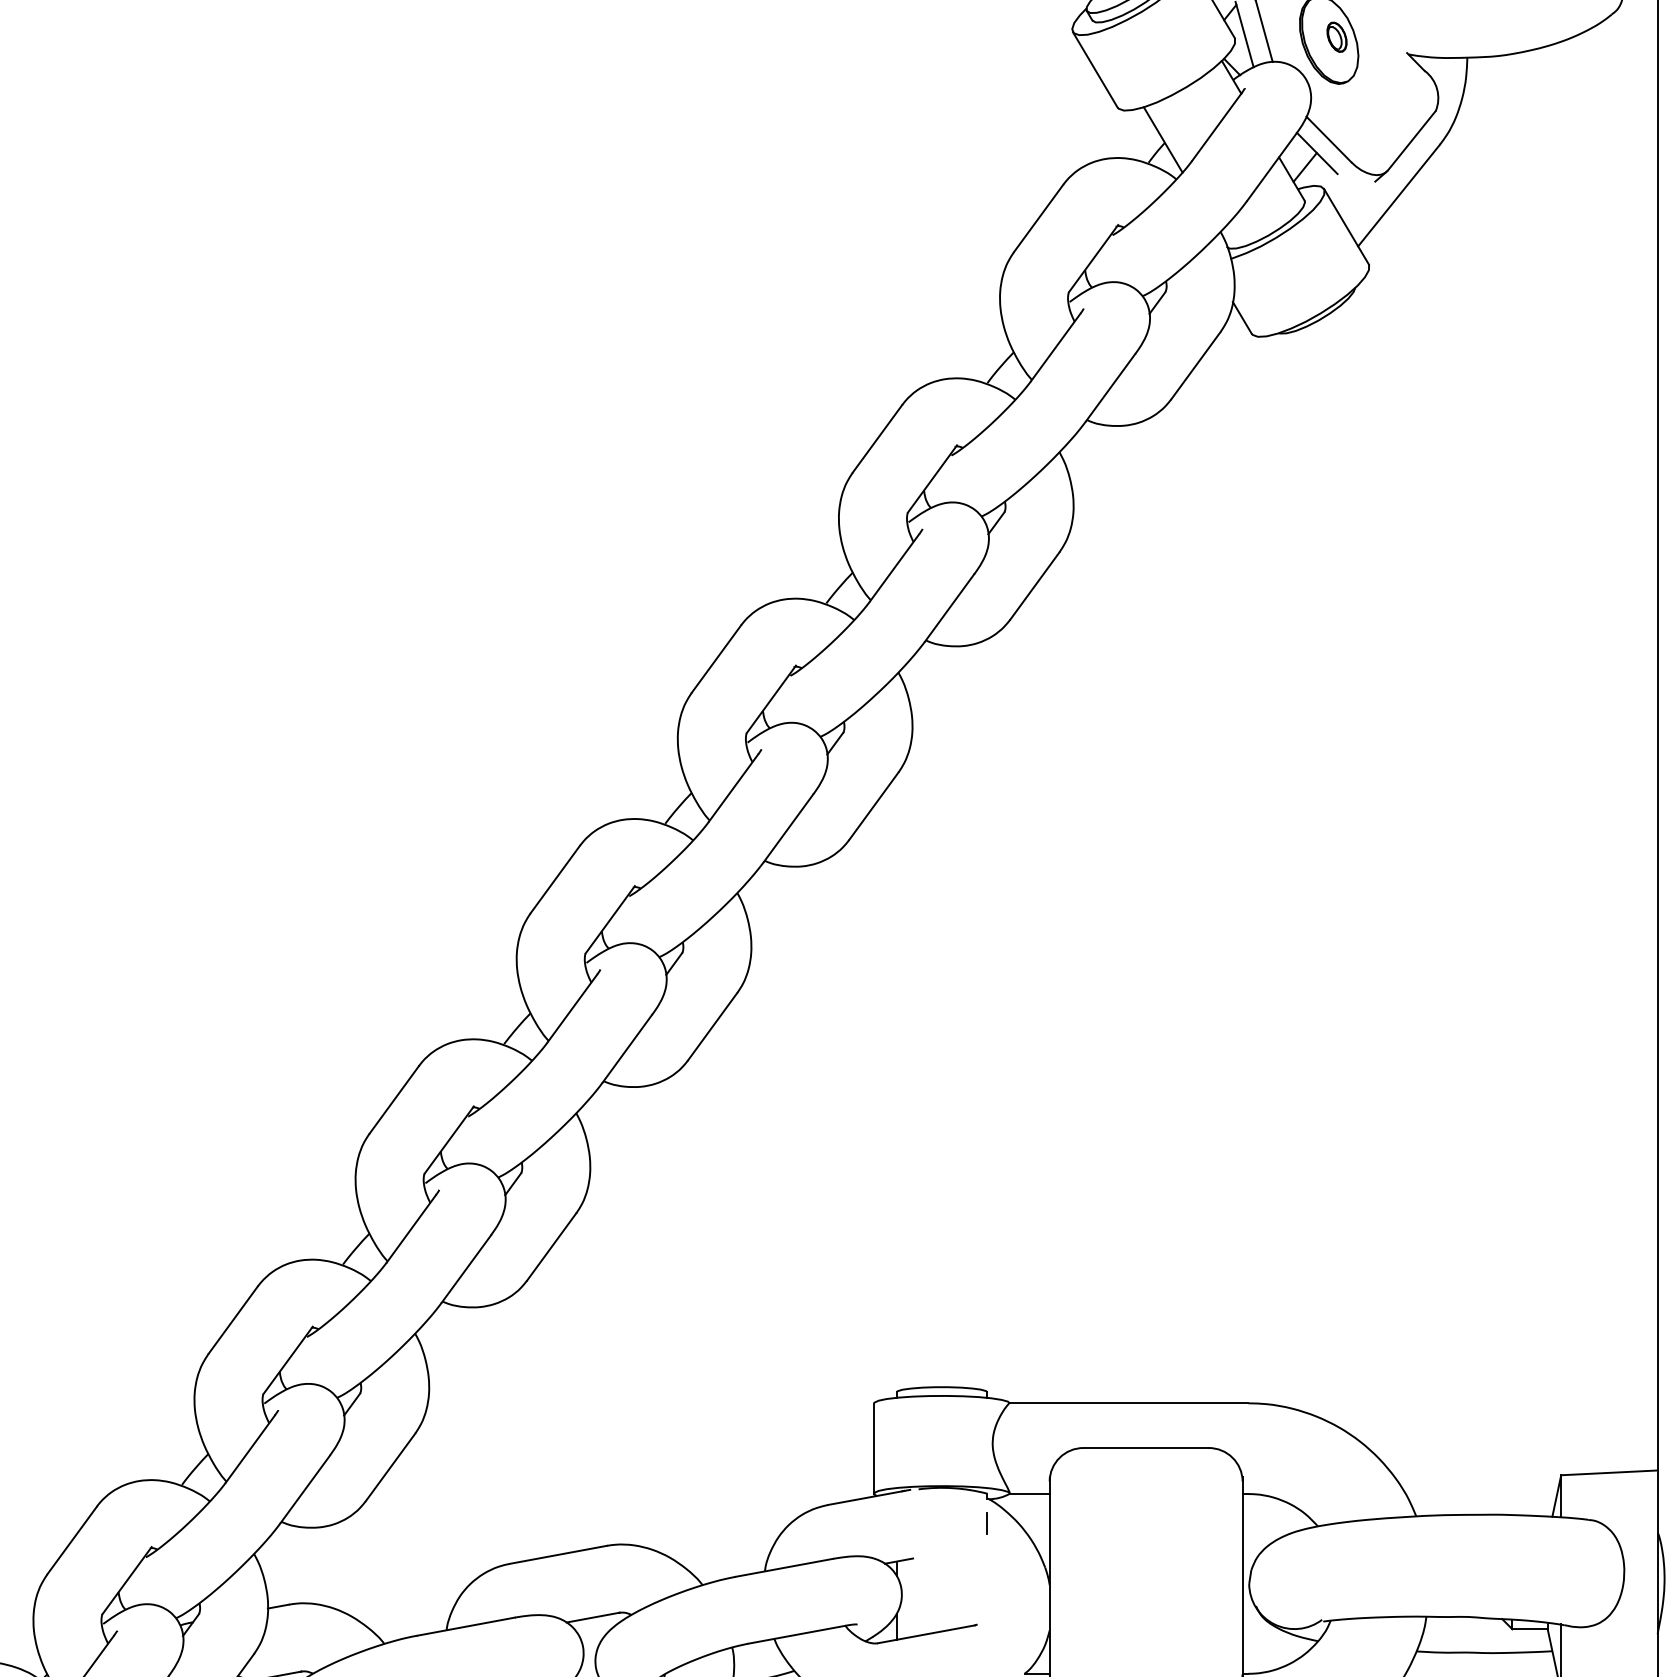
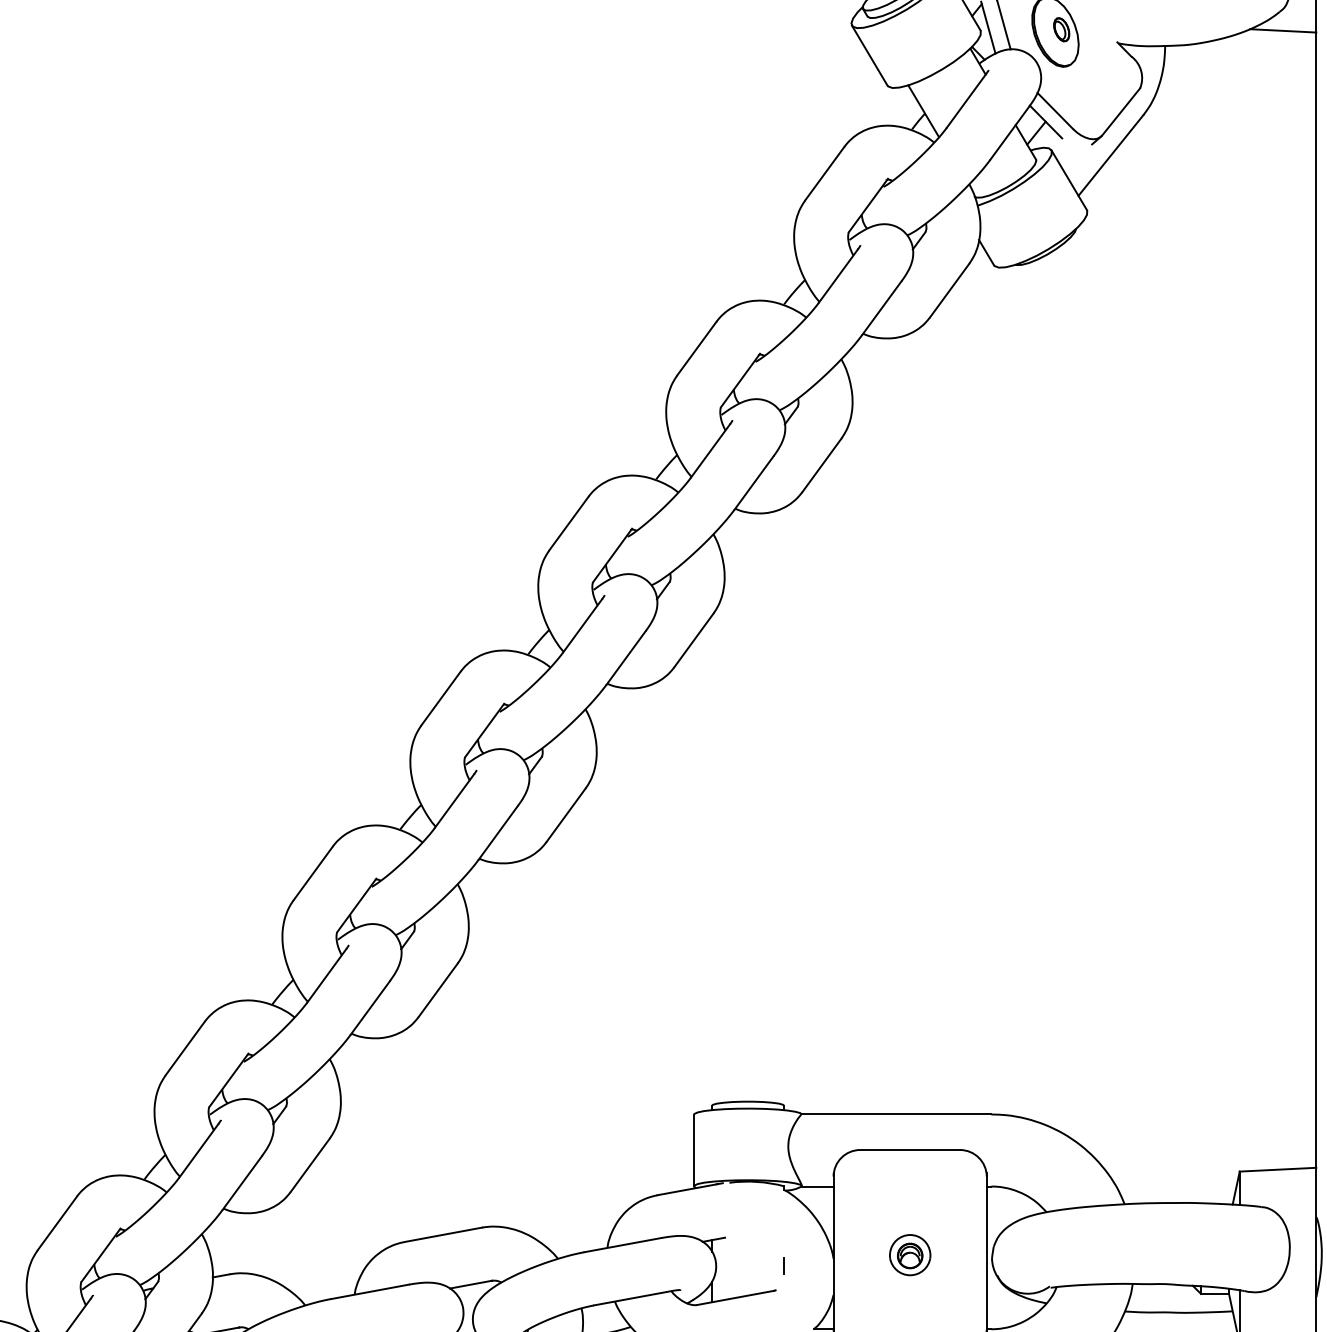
line: (1616, 38) -> (1283, 30), added
line: (986, 1522) -> (783, 1265), moved
part: (1146, 1580) -> (910, 1255), added

